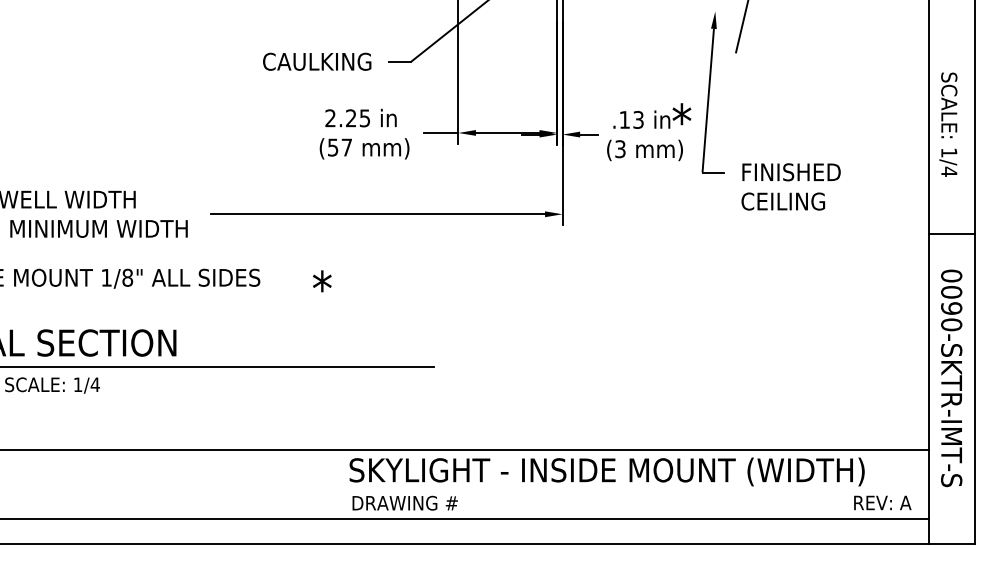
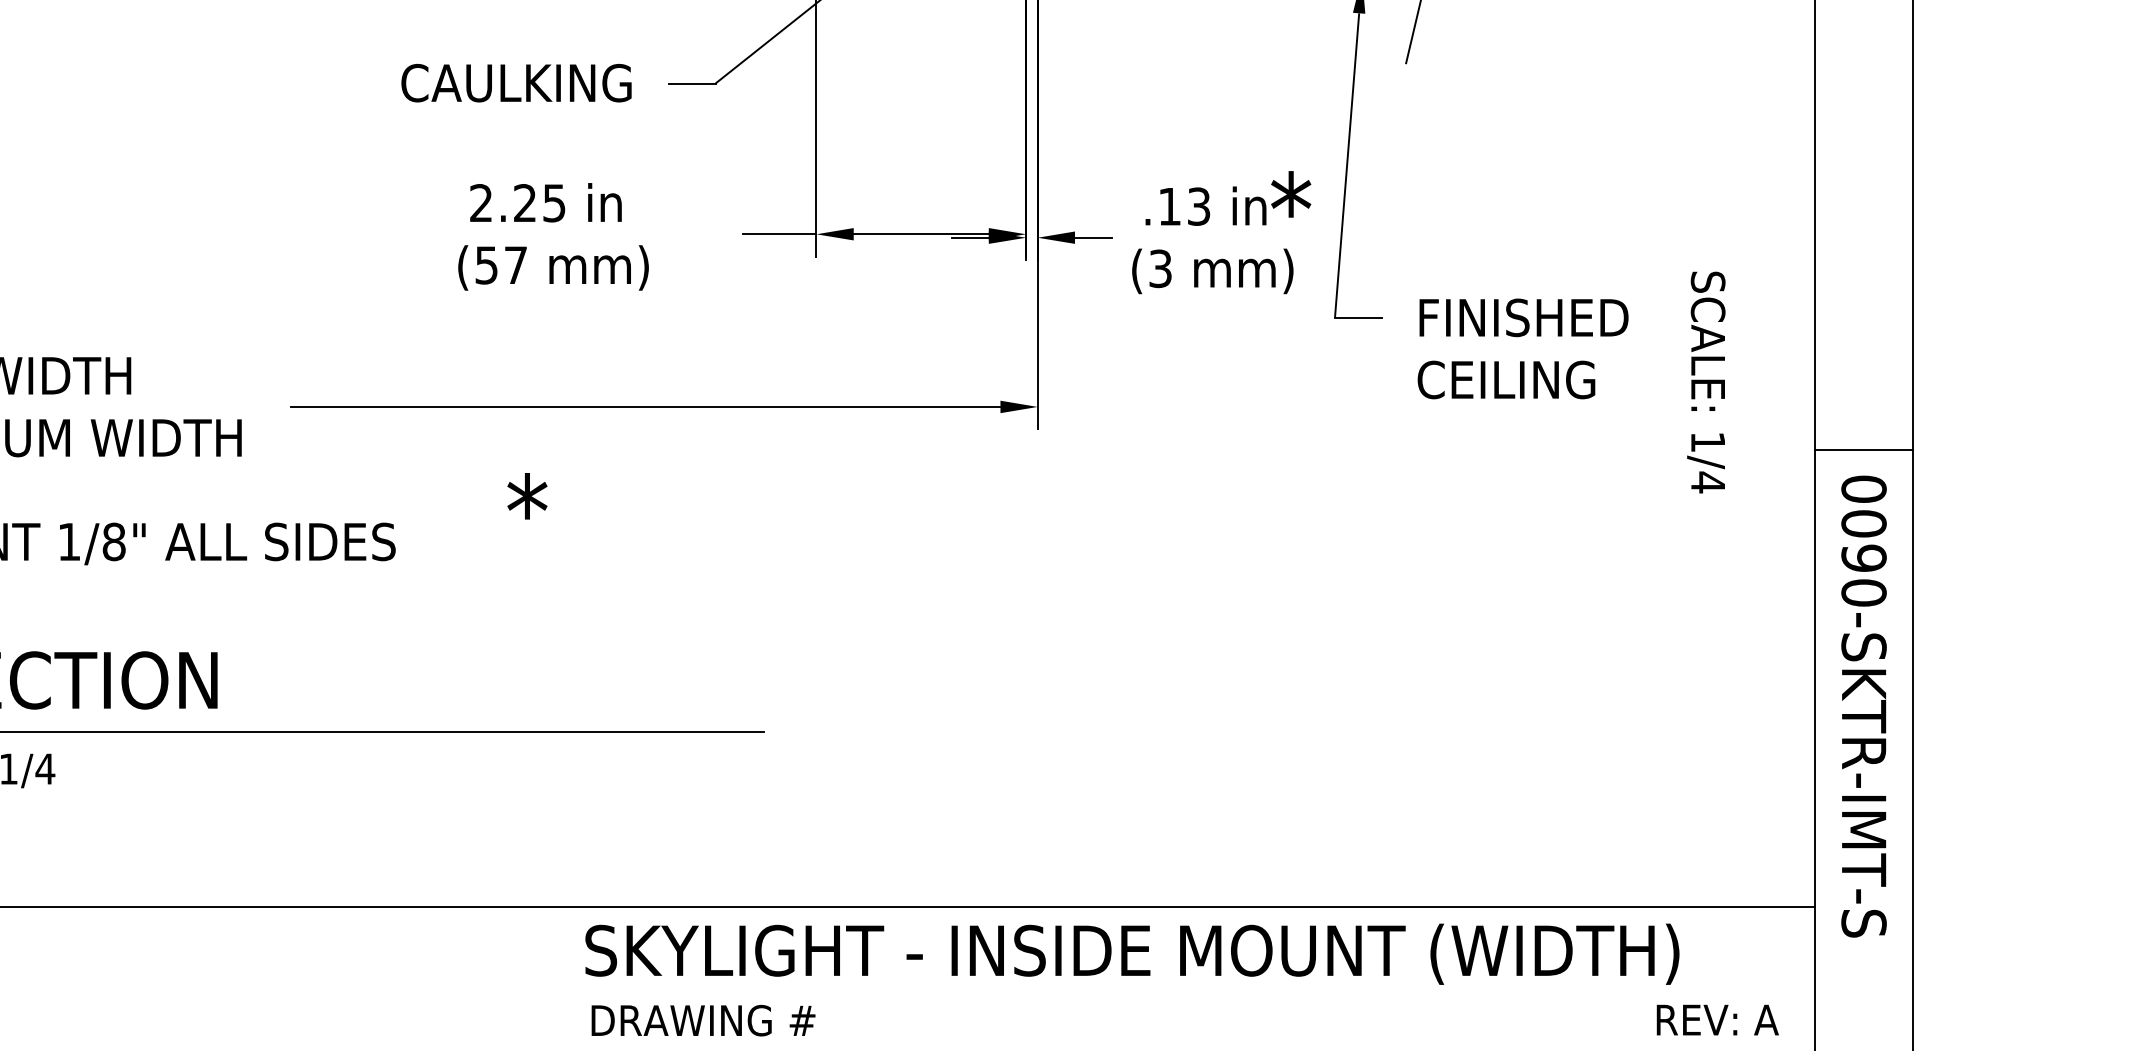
text: (948, 124) -> (1706, 381), moved
text: (364, 133) -> (553, 235), moved
text: (322, 281) -> (527, 496), moved
text: (951, 378) -> (1863, 706), moved

